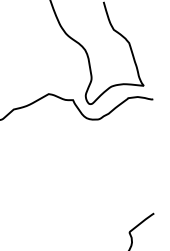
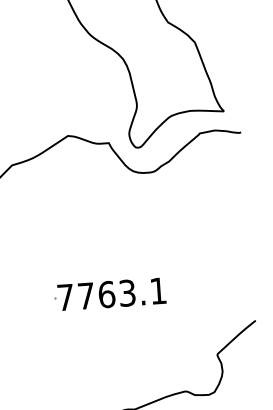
part: (67, 191) -> (110, 294), added

